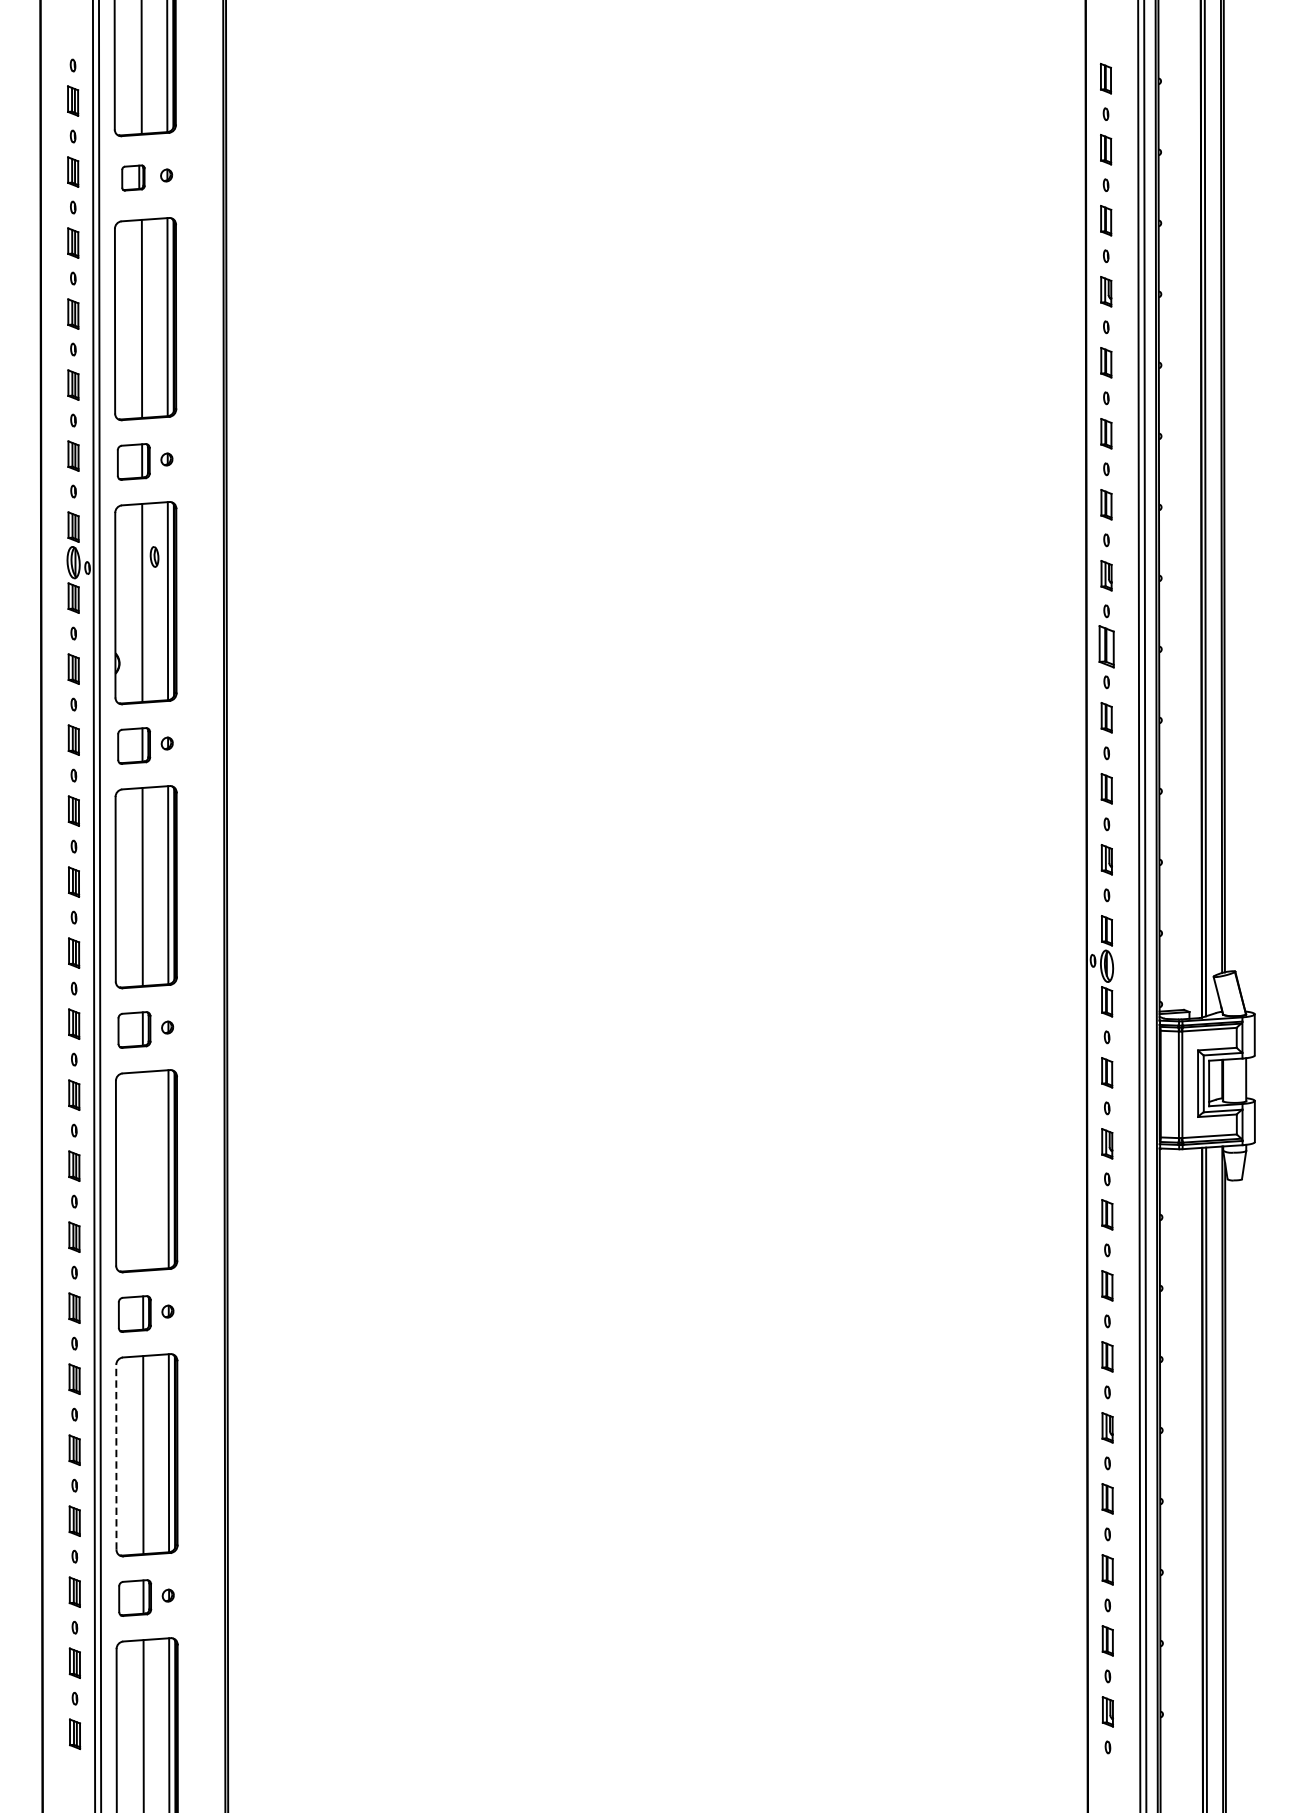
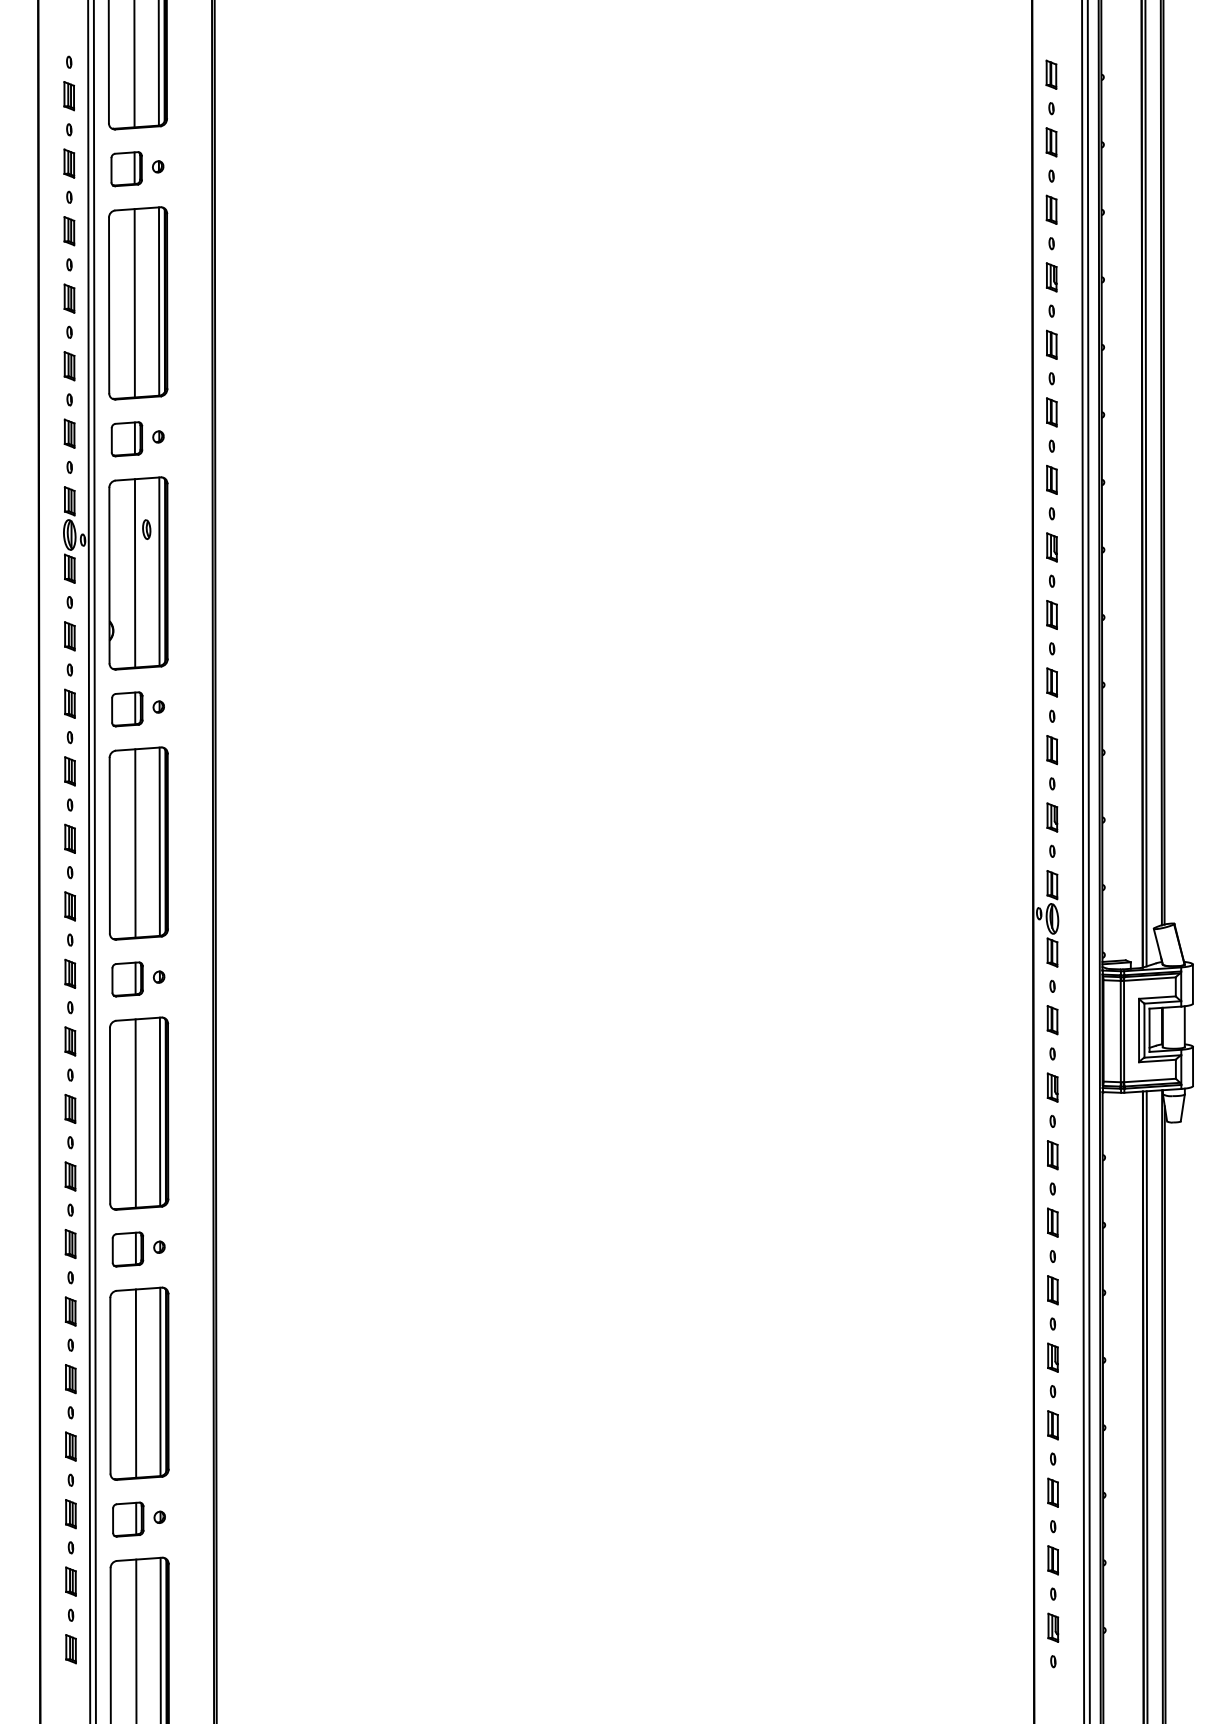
part: (133, 178) -> (126, 169), size x1.43
part: (1106, 646) -> (1051, 614), size x0.71
line: (142, 1170) -> (135, 1113), added
line: (116, 1457) -> (110, 1385), dashed -> solid

